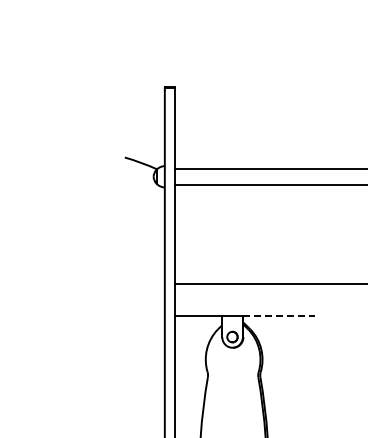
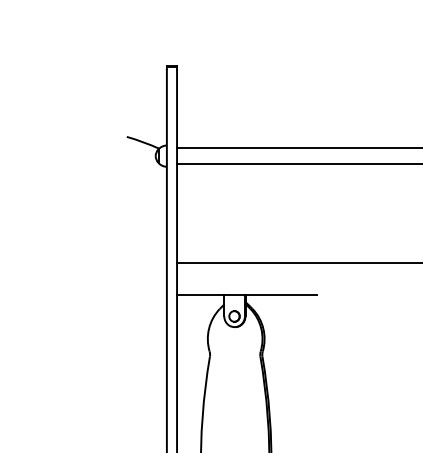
line: (279, 316) -> (281, 295), dashed -> solid

